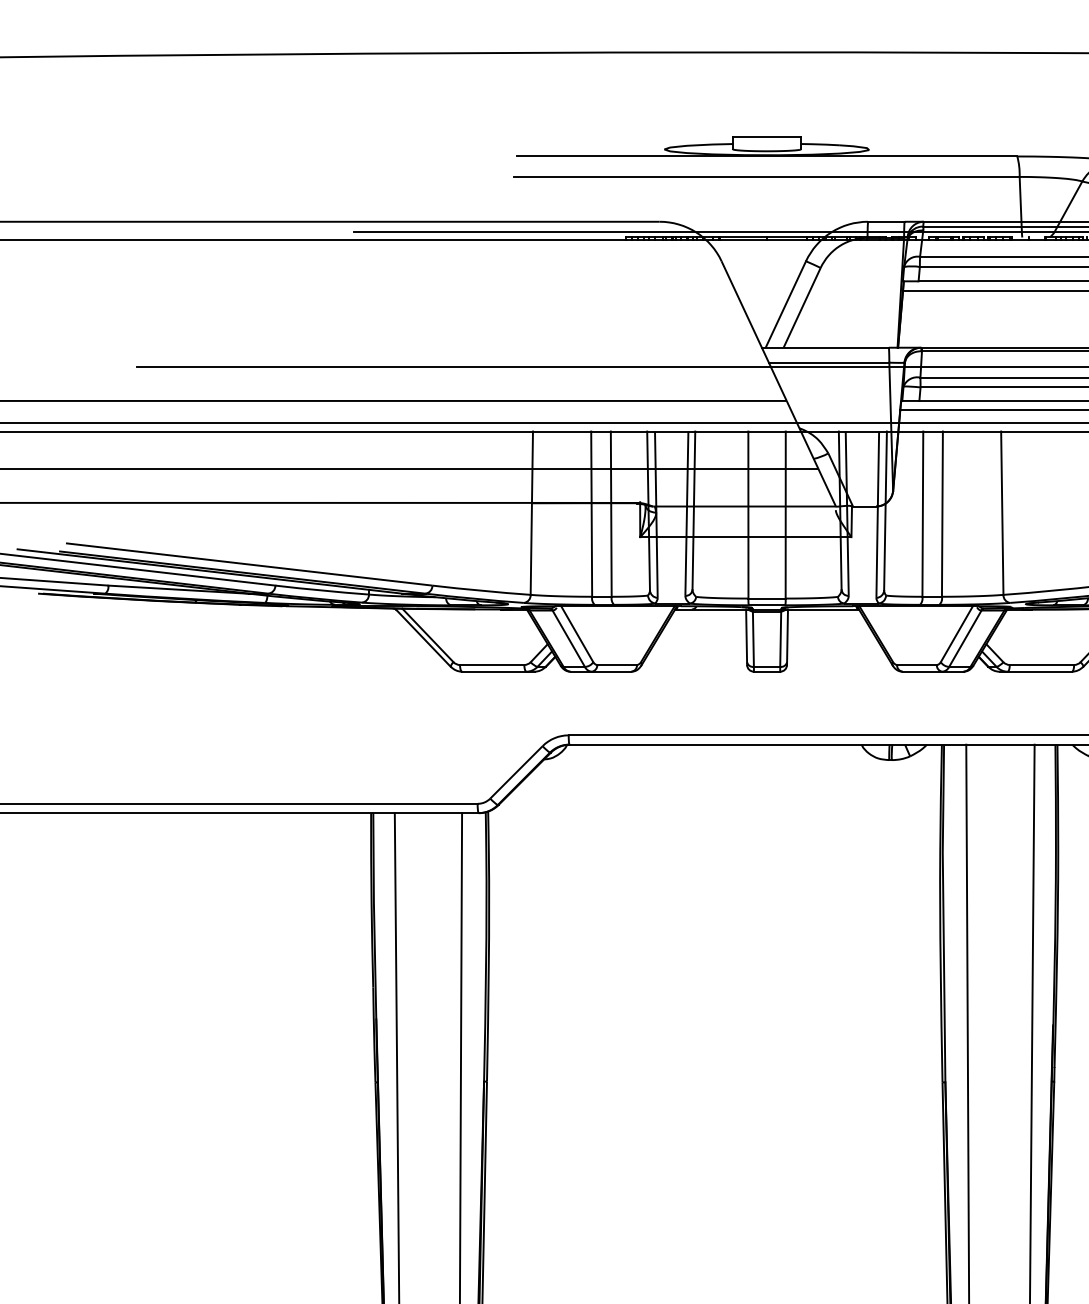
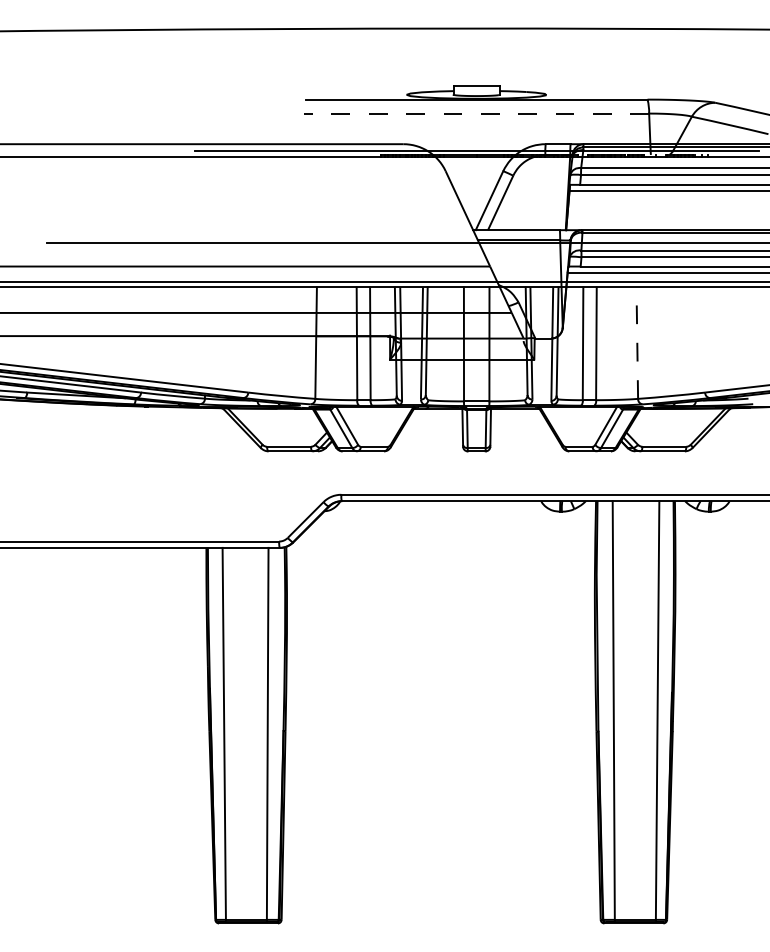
line: (766, 176) -> (476, 113), solid -> dashed
line: (1002, 513) -> (637, 343), solid -> dashed

